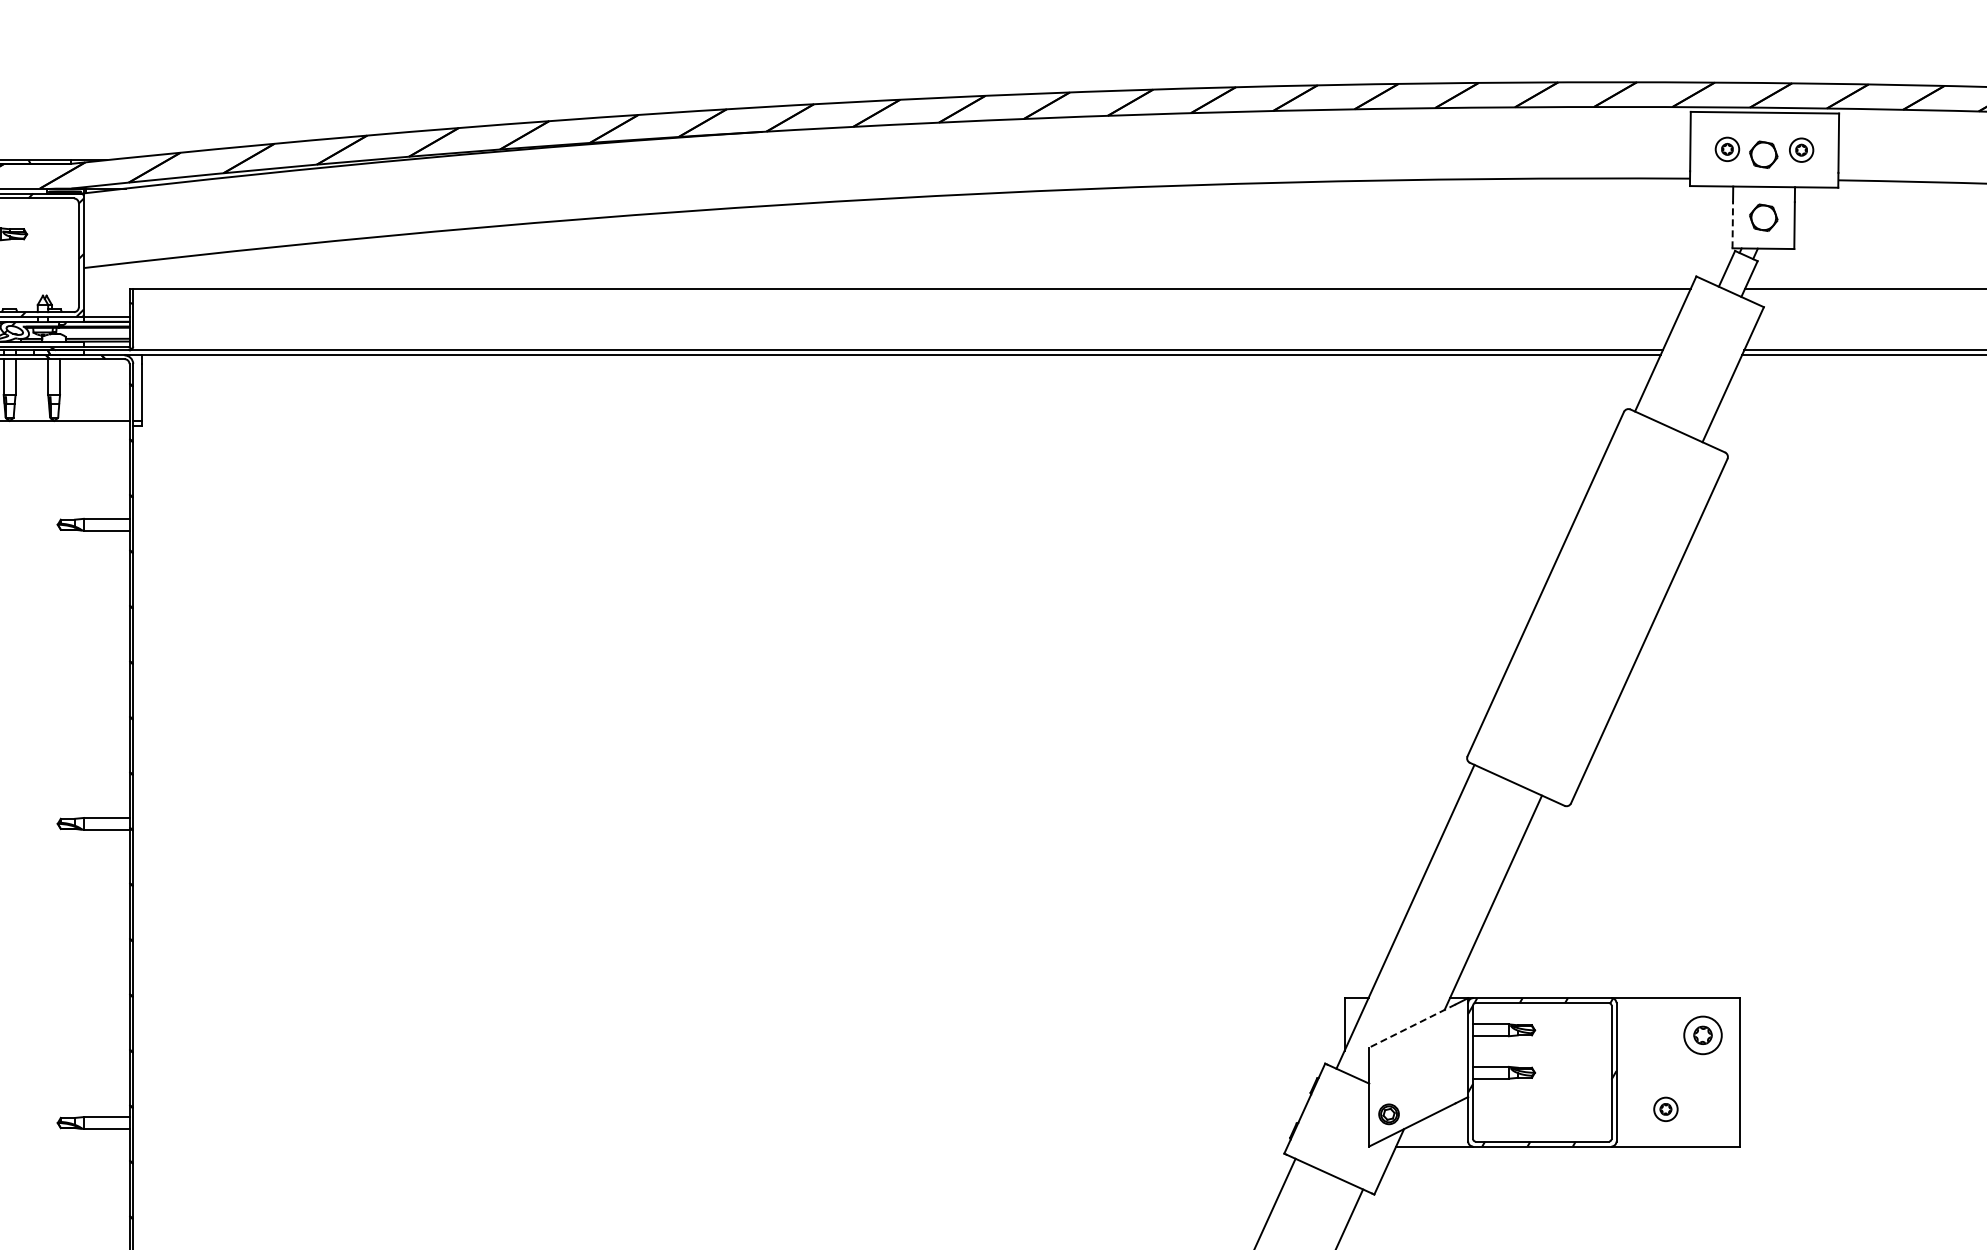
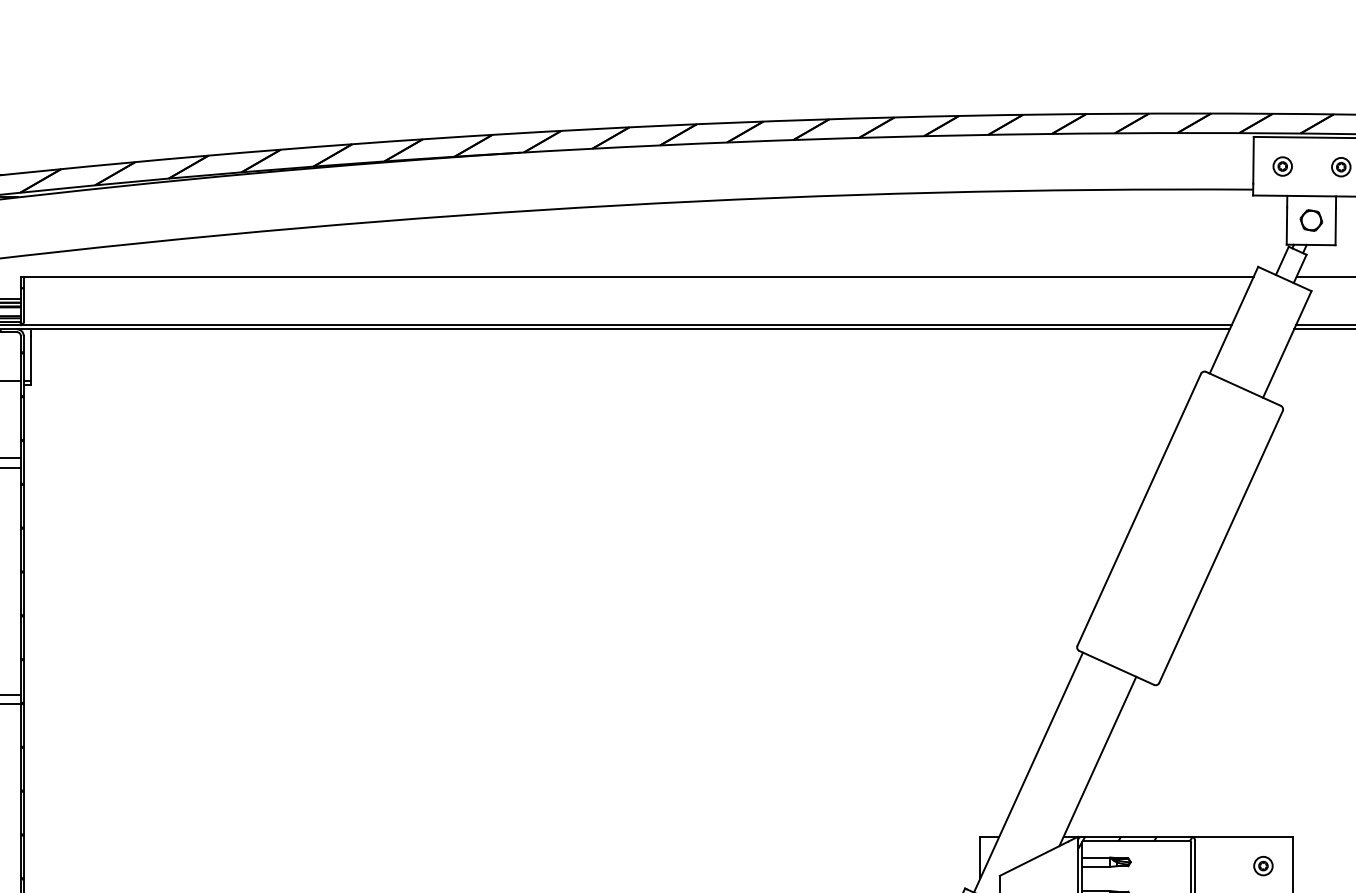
part: (1763, 154) -> (1311, 170), removed
line: (1732, 224) -> (1286, 225), dashed -> solid
line: (1412, 1026) -> (1034, 859), dashed -> solid
part: (1702, 1034) -> (1263, 865), size x0.62

